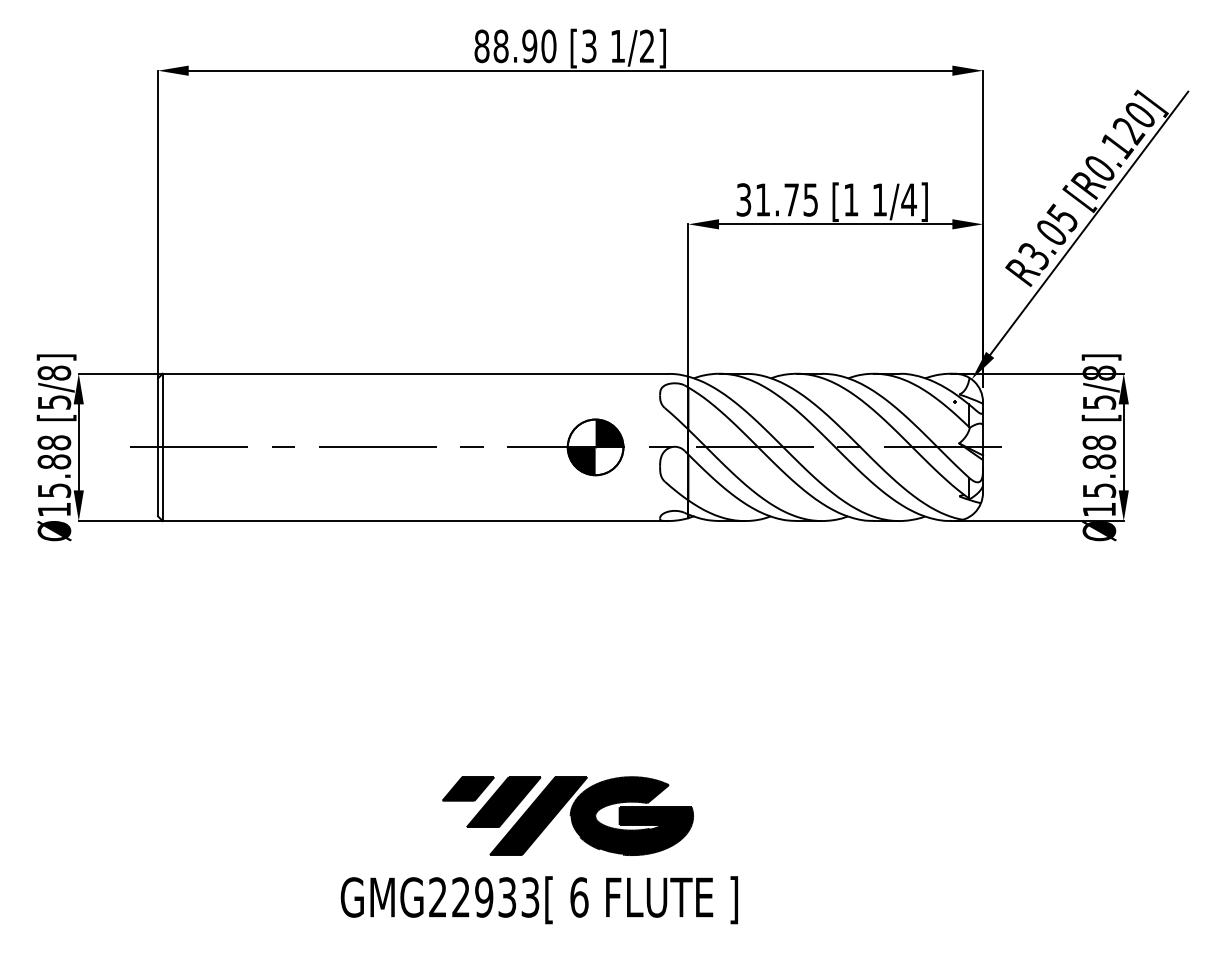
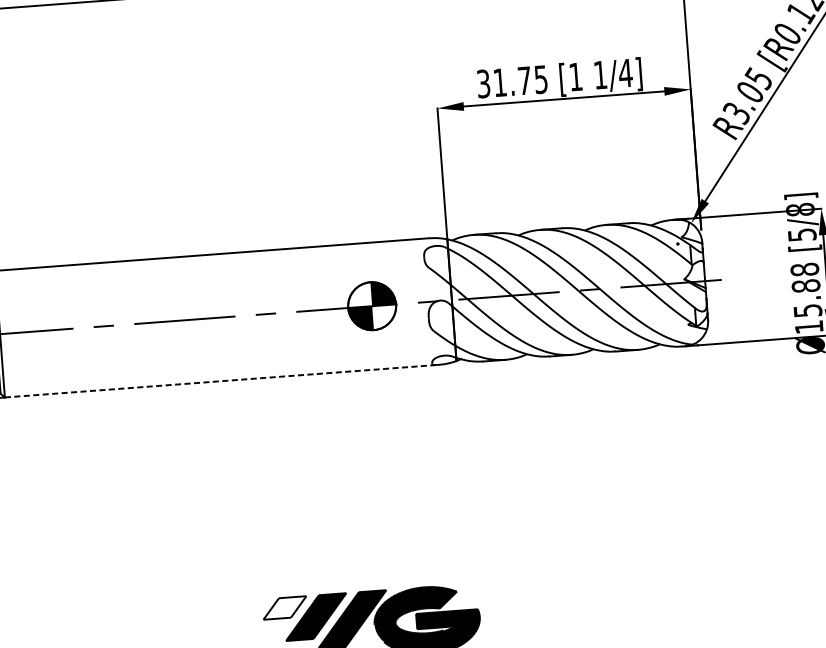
line: (415, 521) -> (222, 381), solid -> dashed
fill: (468, 788) -> (284, 607), removed

